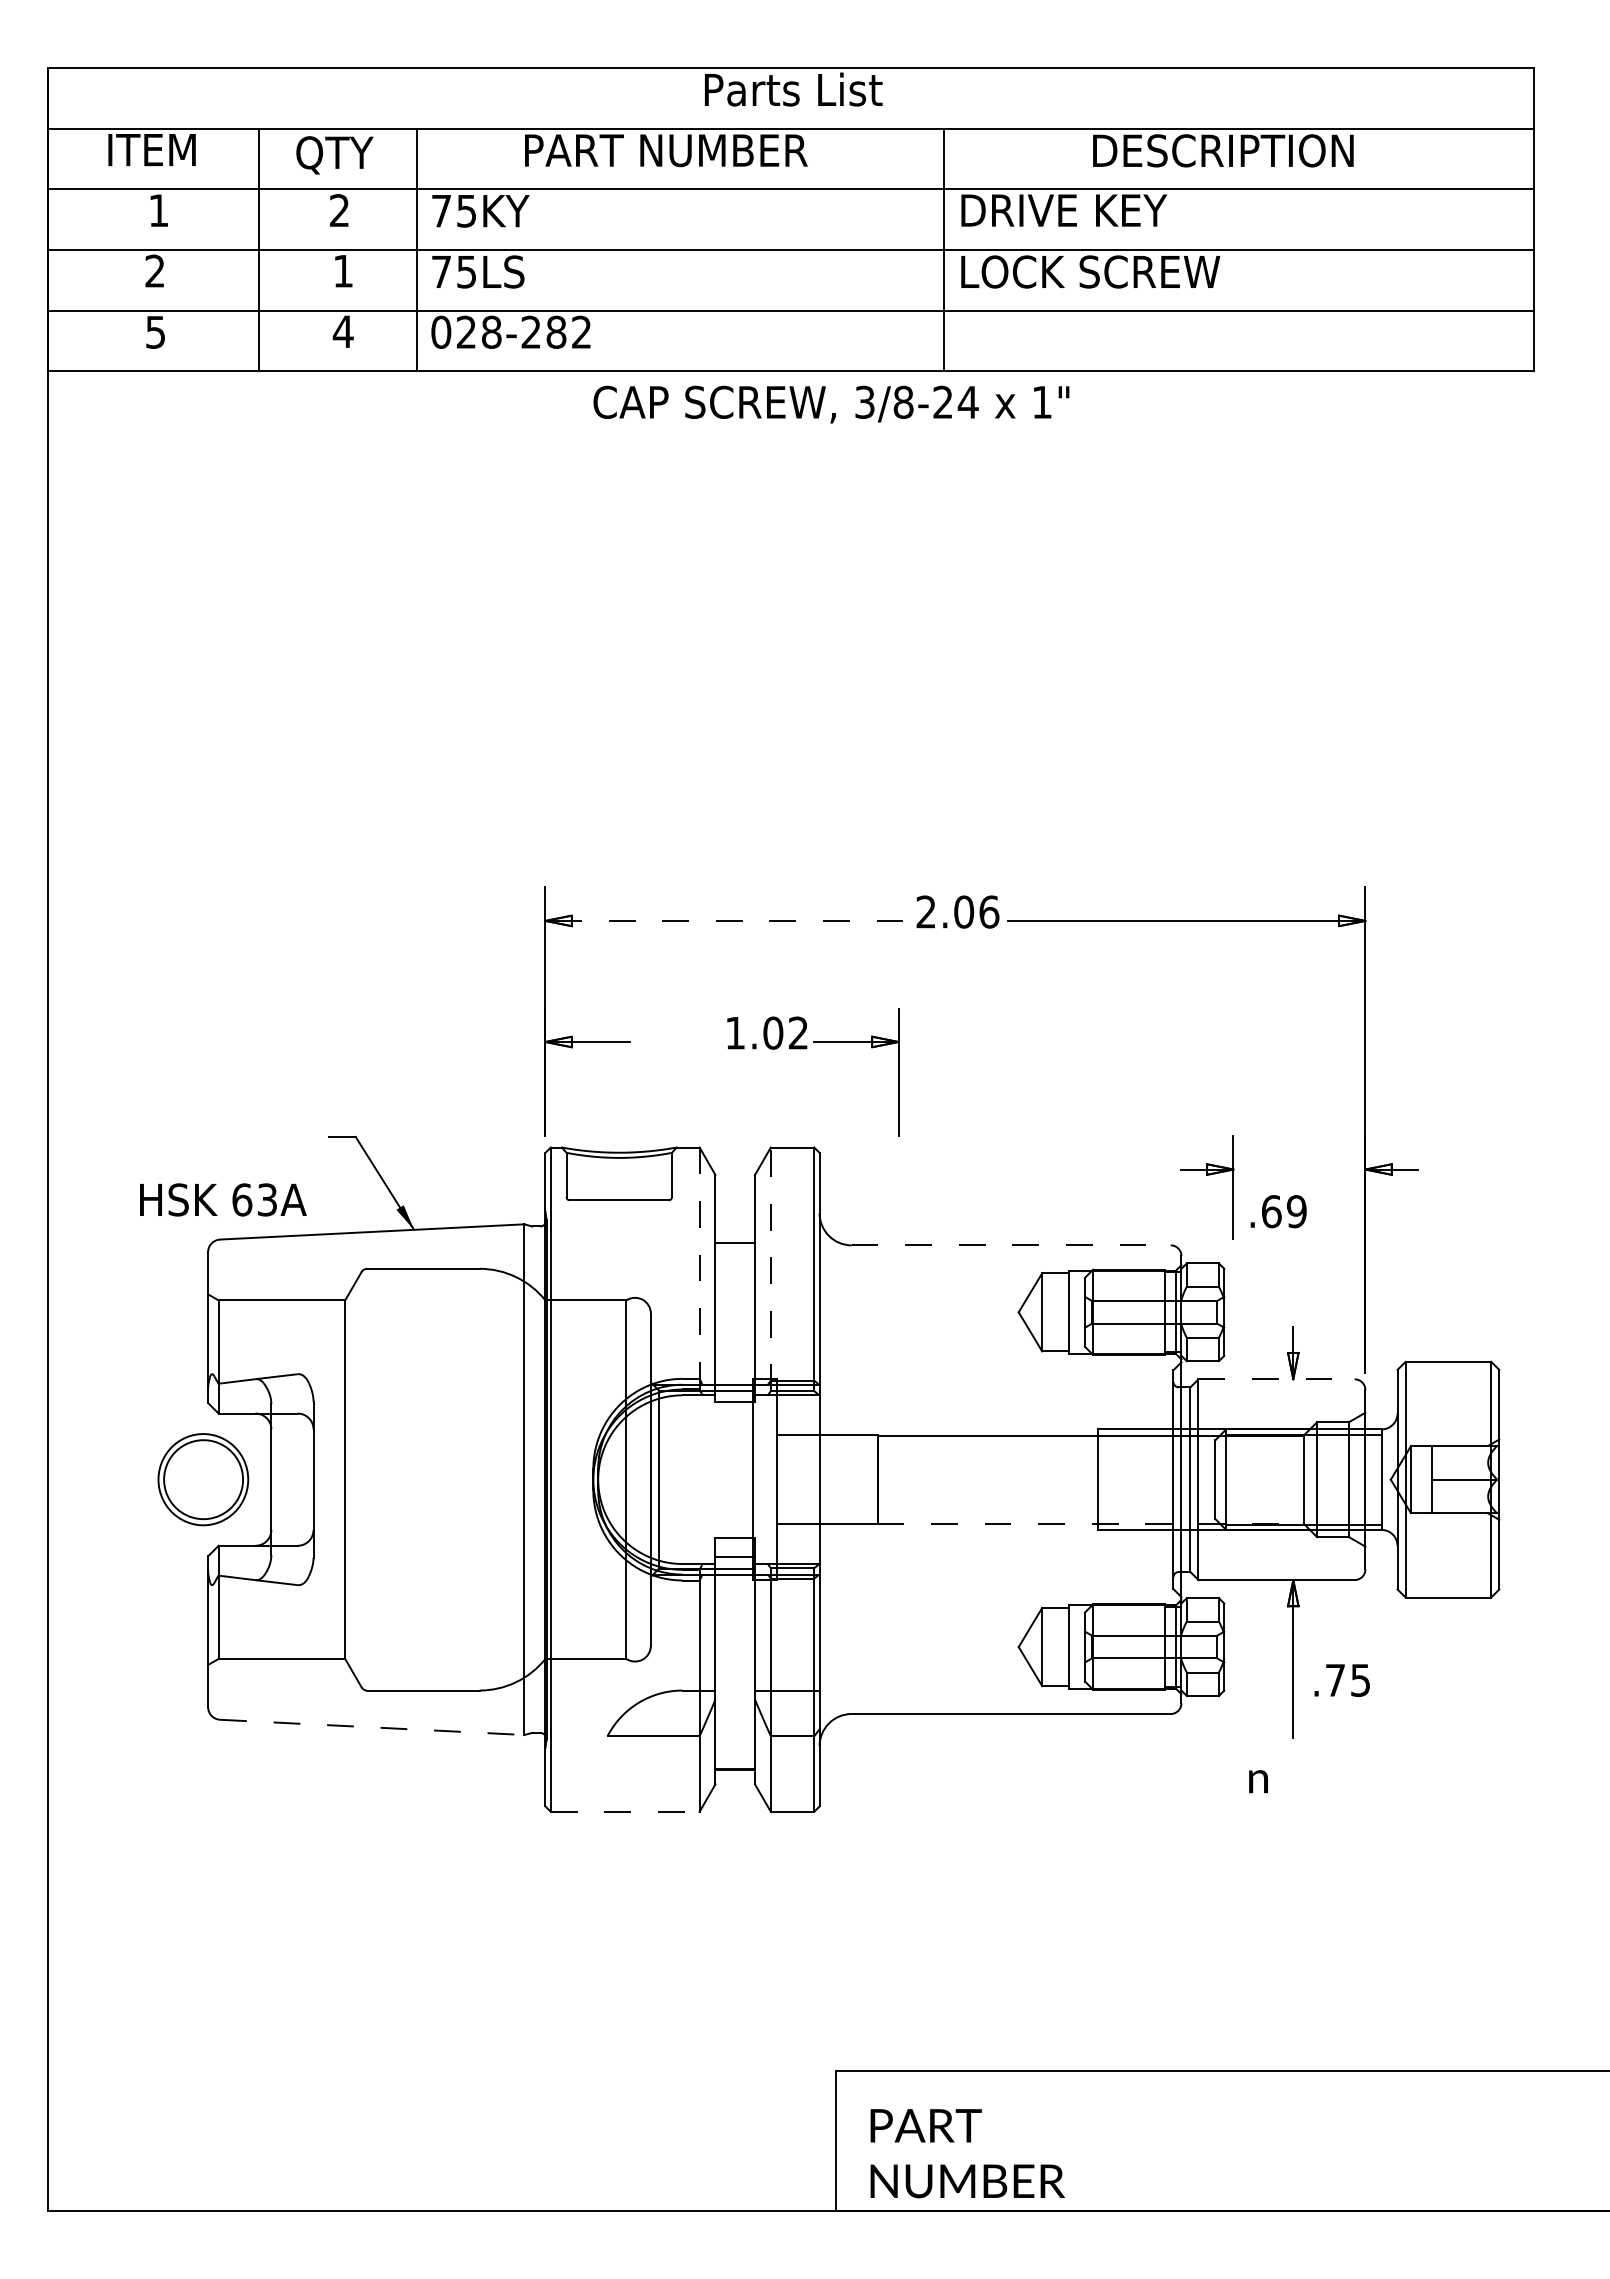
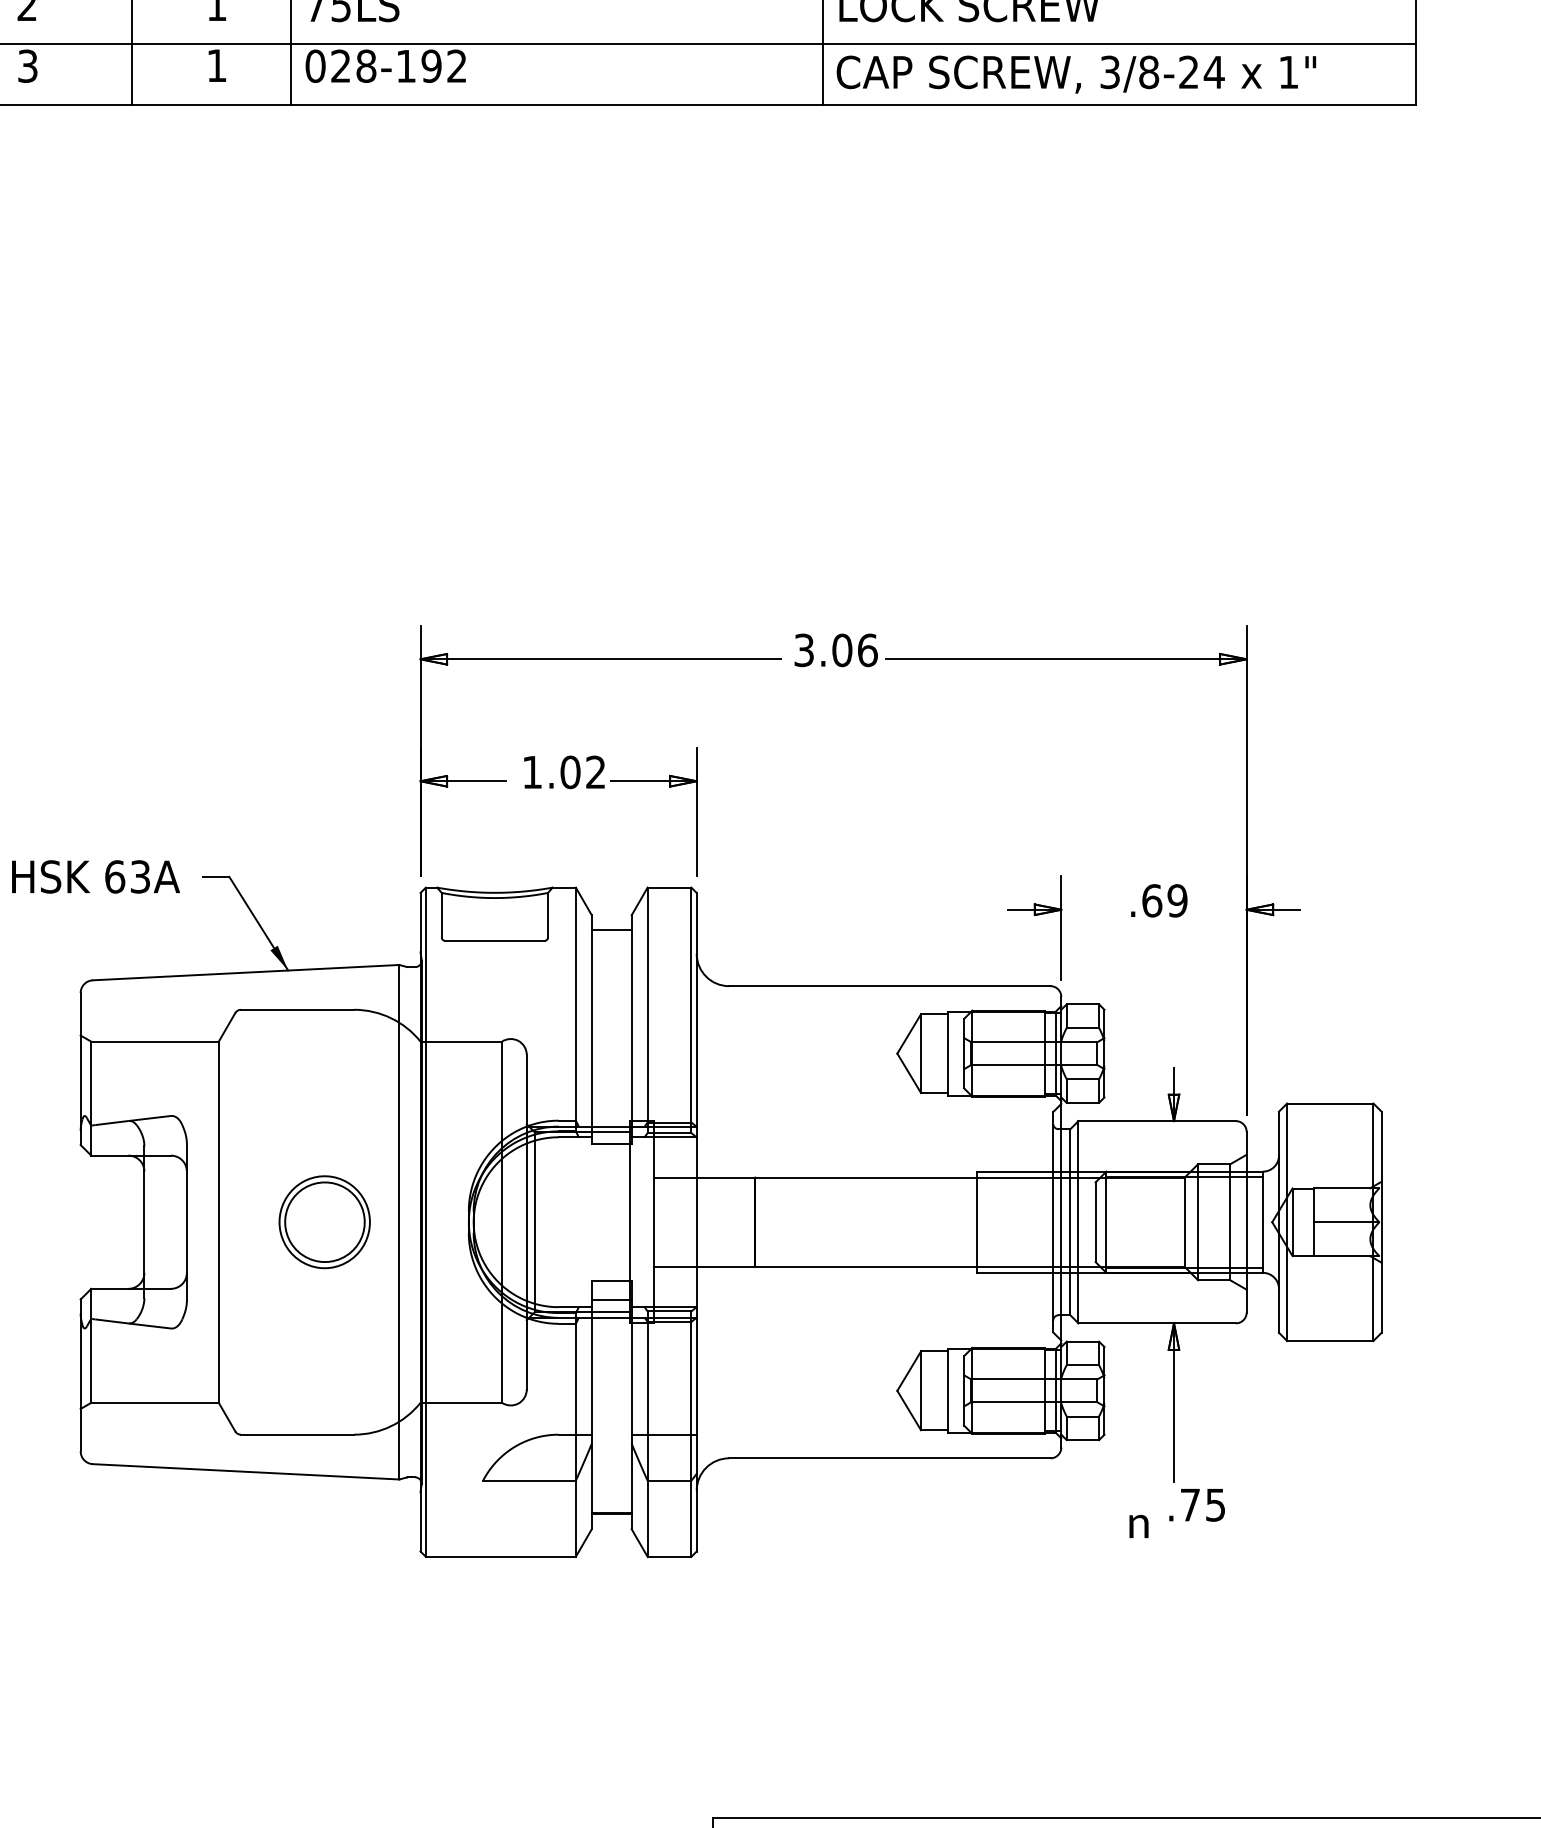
text: (155, 331) -> (27, 65), 5 -> 3
text: (342, 331) -> (216, 65), 4 -> 1
text: (543, 331) -> (418, 65), 028-282 -> 028-192
text: (831, 404) -> (1076, 74), moved
text: (925, 911) -> (803, 649), 2.06 -> 3.06
line: (737, 920) -> (614, 658), dashed -> solid
part: (806, 1049) -> (603, 788), moved
part: (1207, 1175) -> (1035, 915), moved
text: (223, 1199) -> (96, 876), moved
text: (1278, 1211) -> (1159, 900), moved
line: (735, 1242) -> (612, 929), moved
line: (1011, 1245) -> (890, 986), dashed -> solid
line: (699, 1268) -> (575, 1009), dashed -> solid
line: (770, 1269) -> (647, 1010), dashed -> solid
line: (1277, 1379) -> (1158, 1121), dashed -> solid
part: (203, 1479) -> (324, 1222), moved
line: (1091, 1523) -> (970, 1266), dashed -> solid
text: (1341, 1680) -> (1196, 1505), moved
line: (372, 1727) -> (246, 1471), dashed -> solid
line: (625, 1811) -> (501, 1556), dashed -> solid

